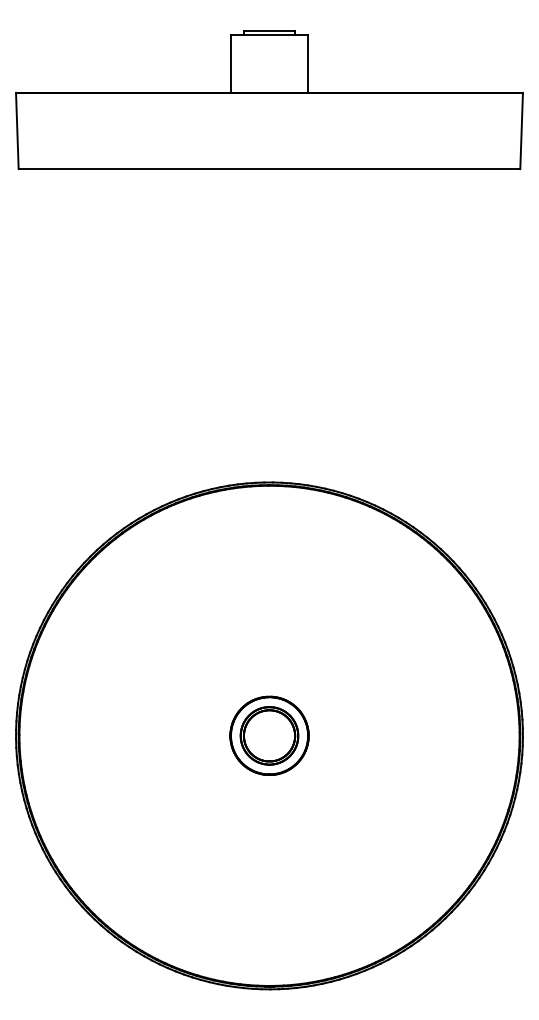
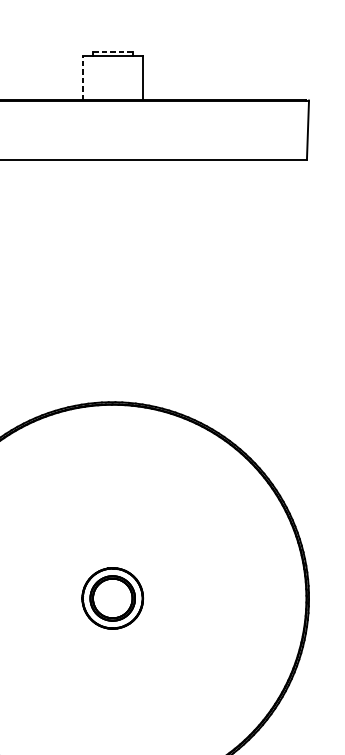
line: (269, 30) -> (112, 52), solid -> dashed
line: (230, 63) -> (82, 77), solid -> dashed

